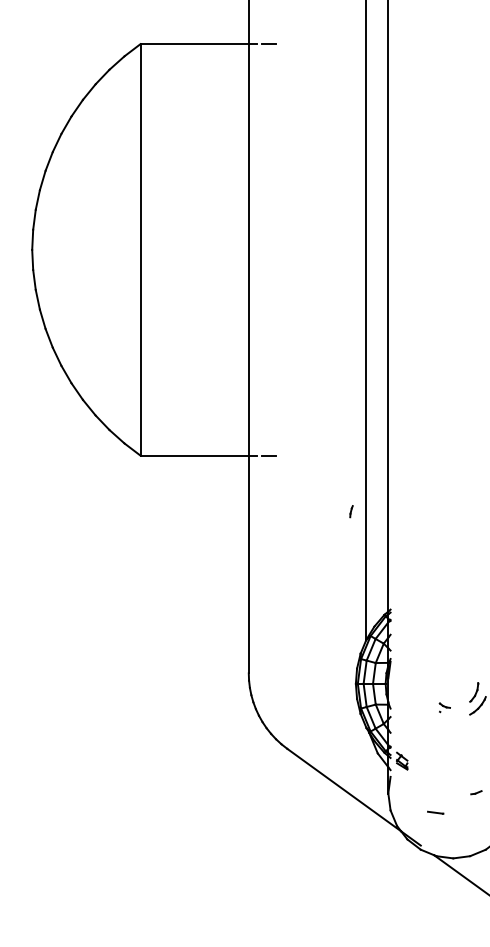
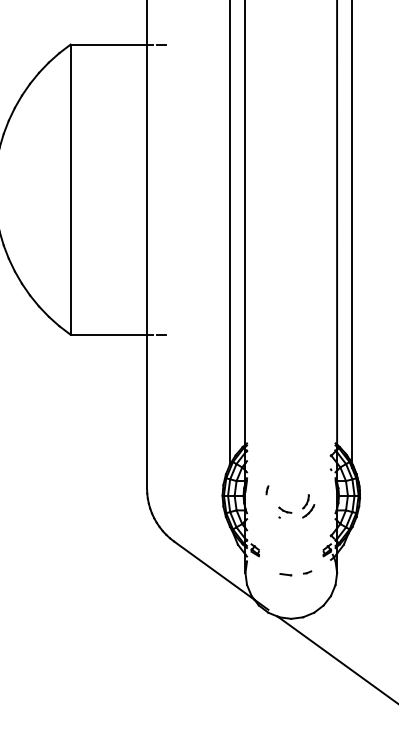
part: (351, 511) -> (267, 490), moved
part: (445, 707) -> (285, 512), size x1.67
part: (435, 812) -> (285, 574), moved

